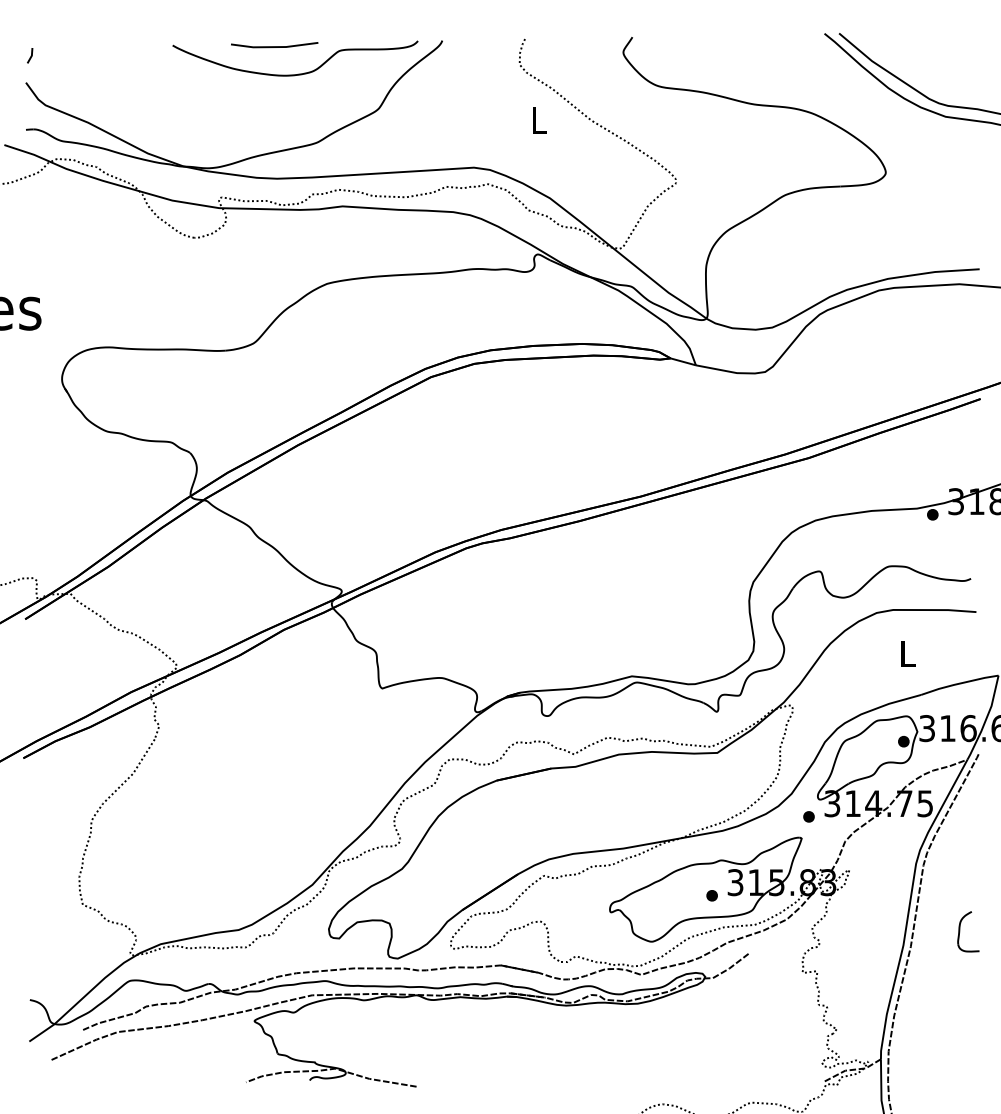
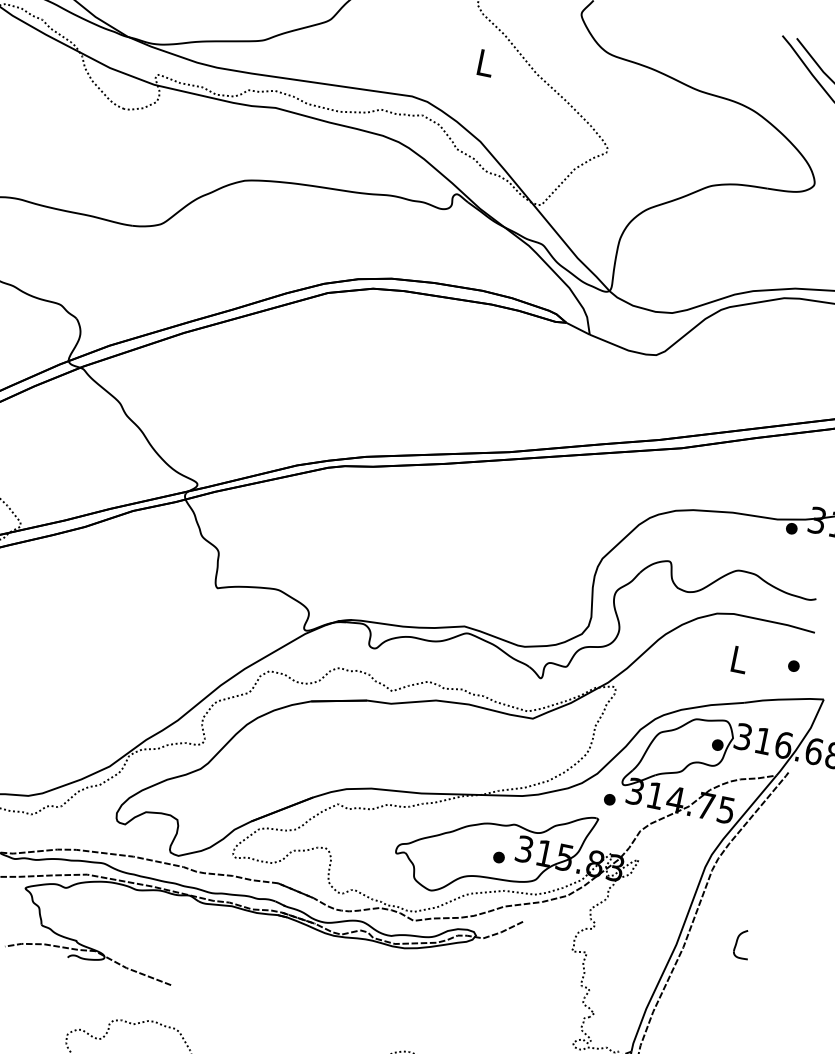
part: (962, 648) -> (793, 665), added
part: (968, 931) -> (742, 944), size x0.71

